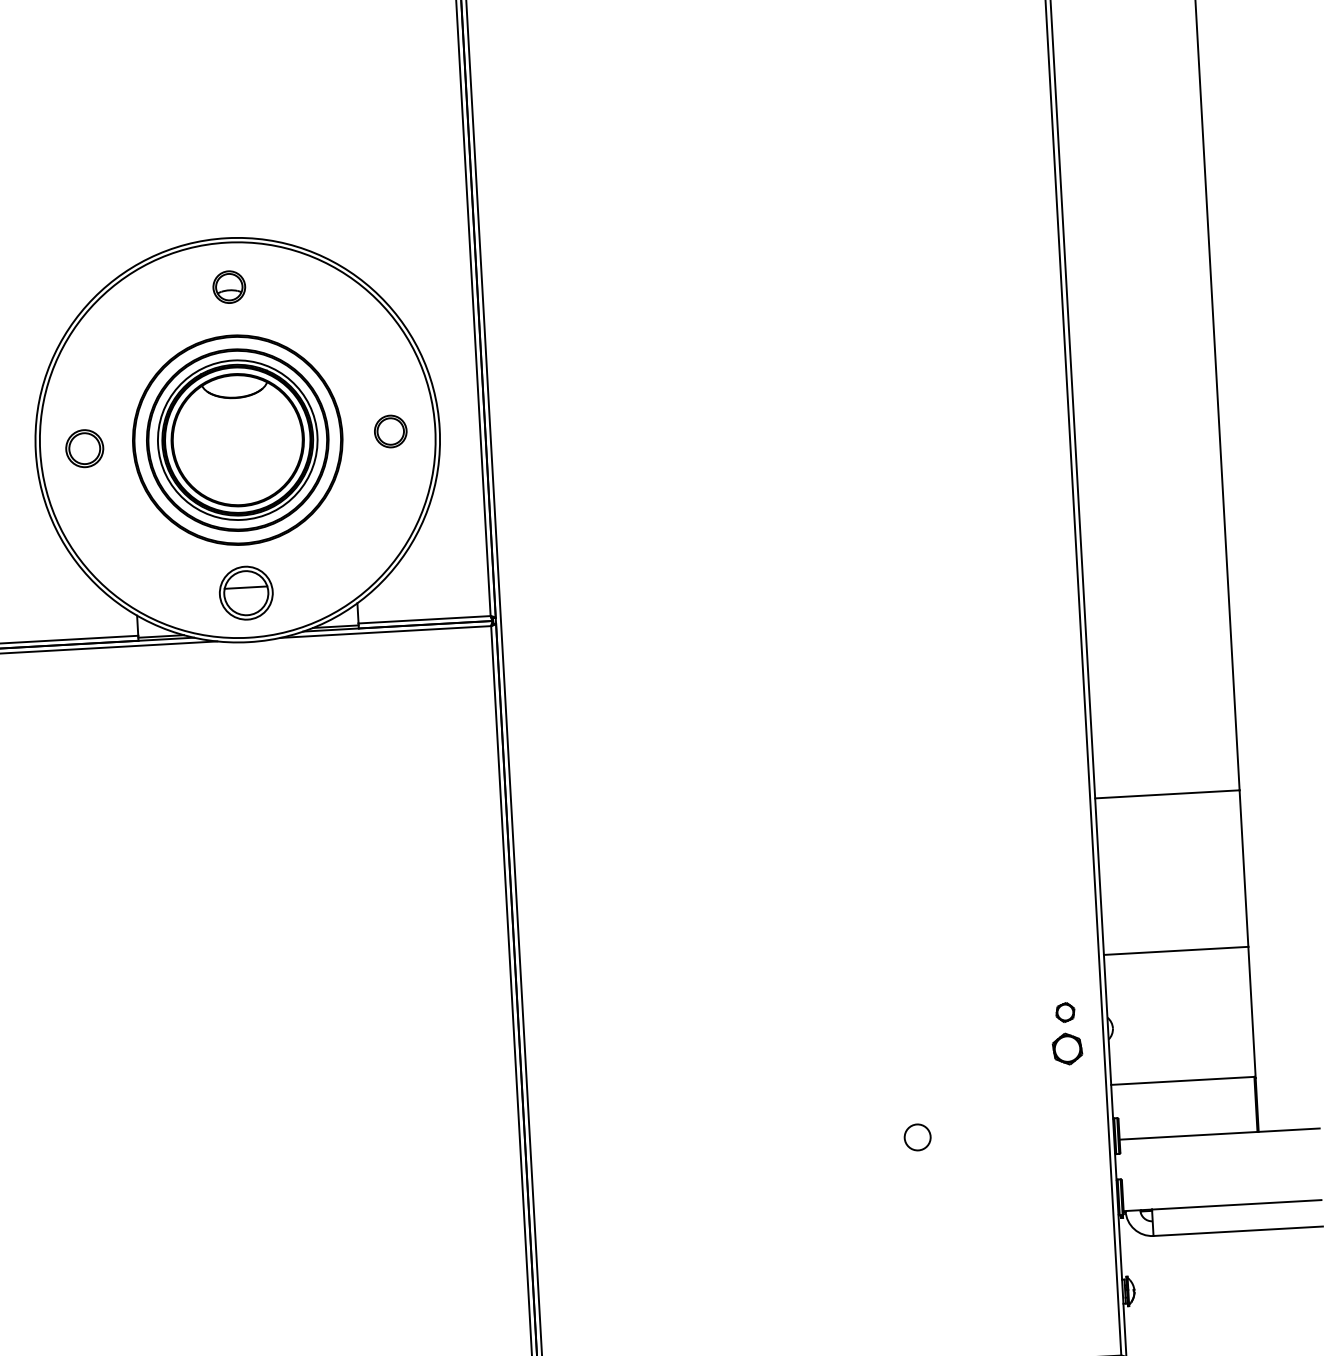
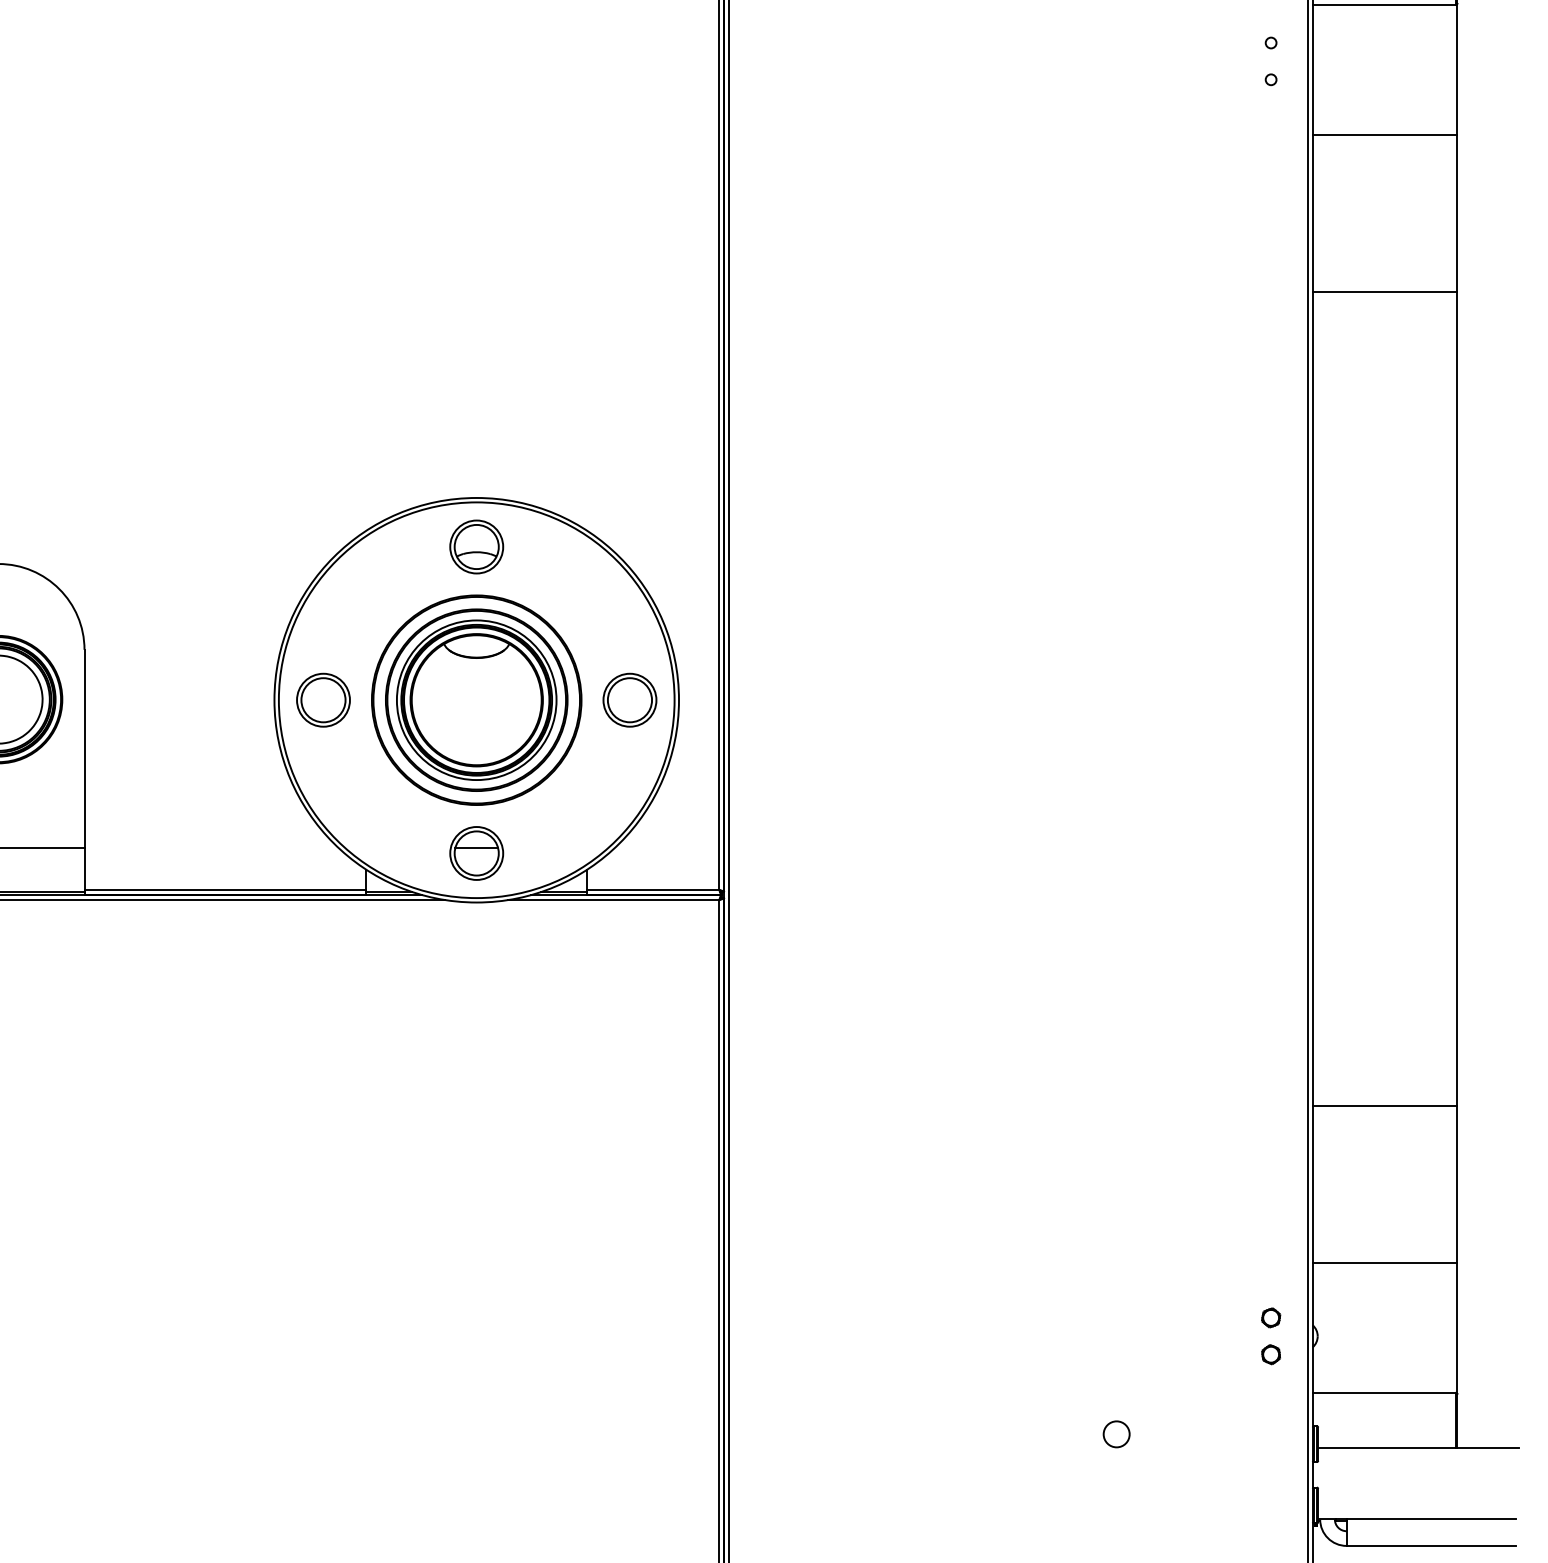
part: (228, 286) -> (476, 546), size x1.67
part: (390, 430) -> (629, 699), size x1.67
part: (84, 448) -> (323, 699), size x1.43
part: (1066, 1049) -> (1270, 1354), size x0.62

